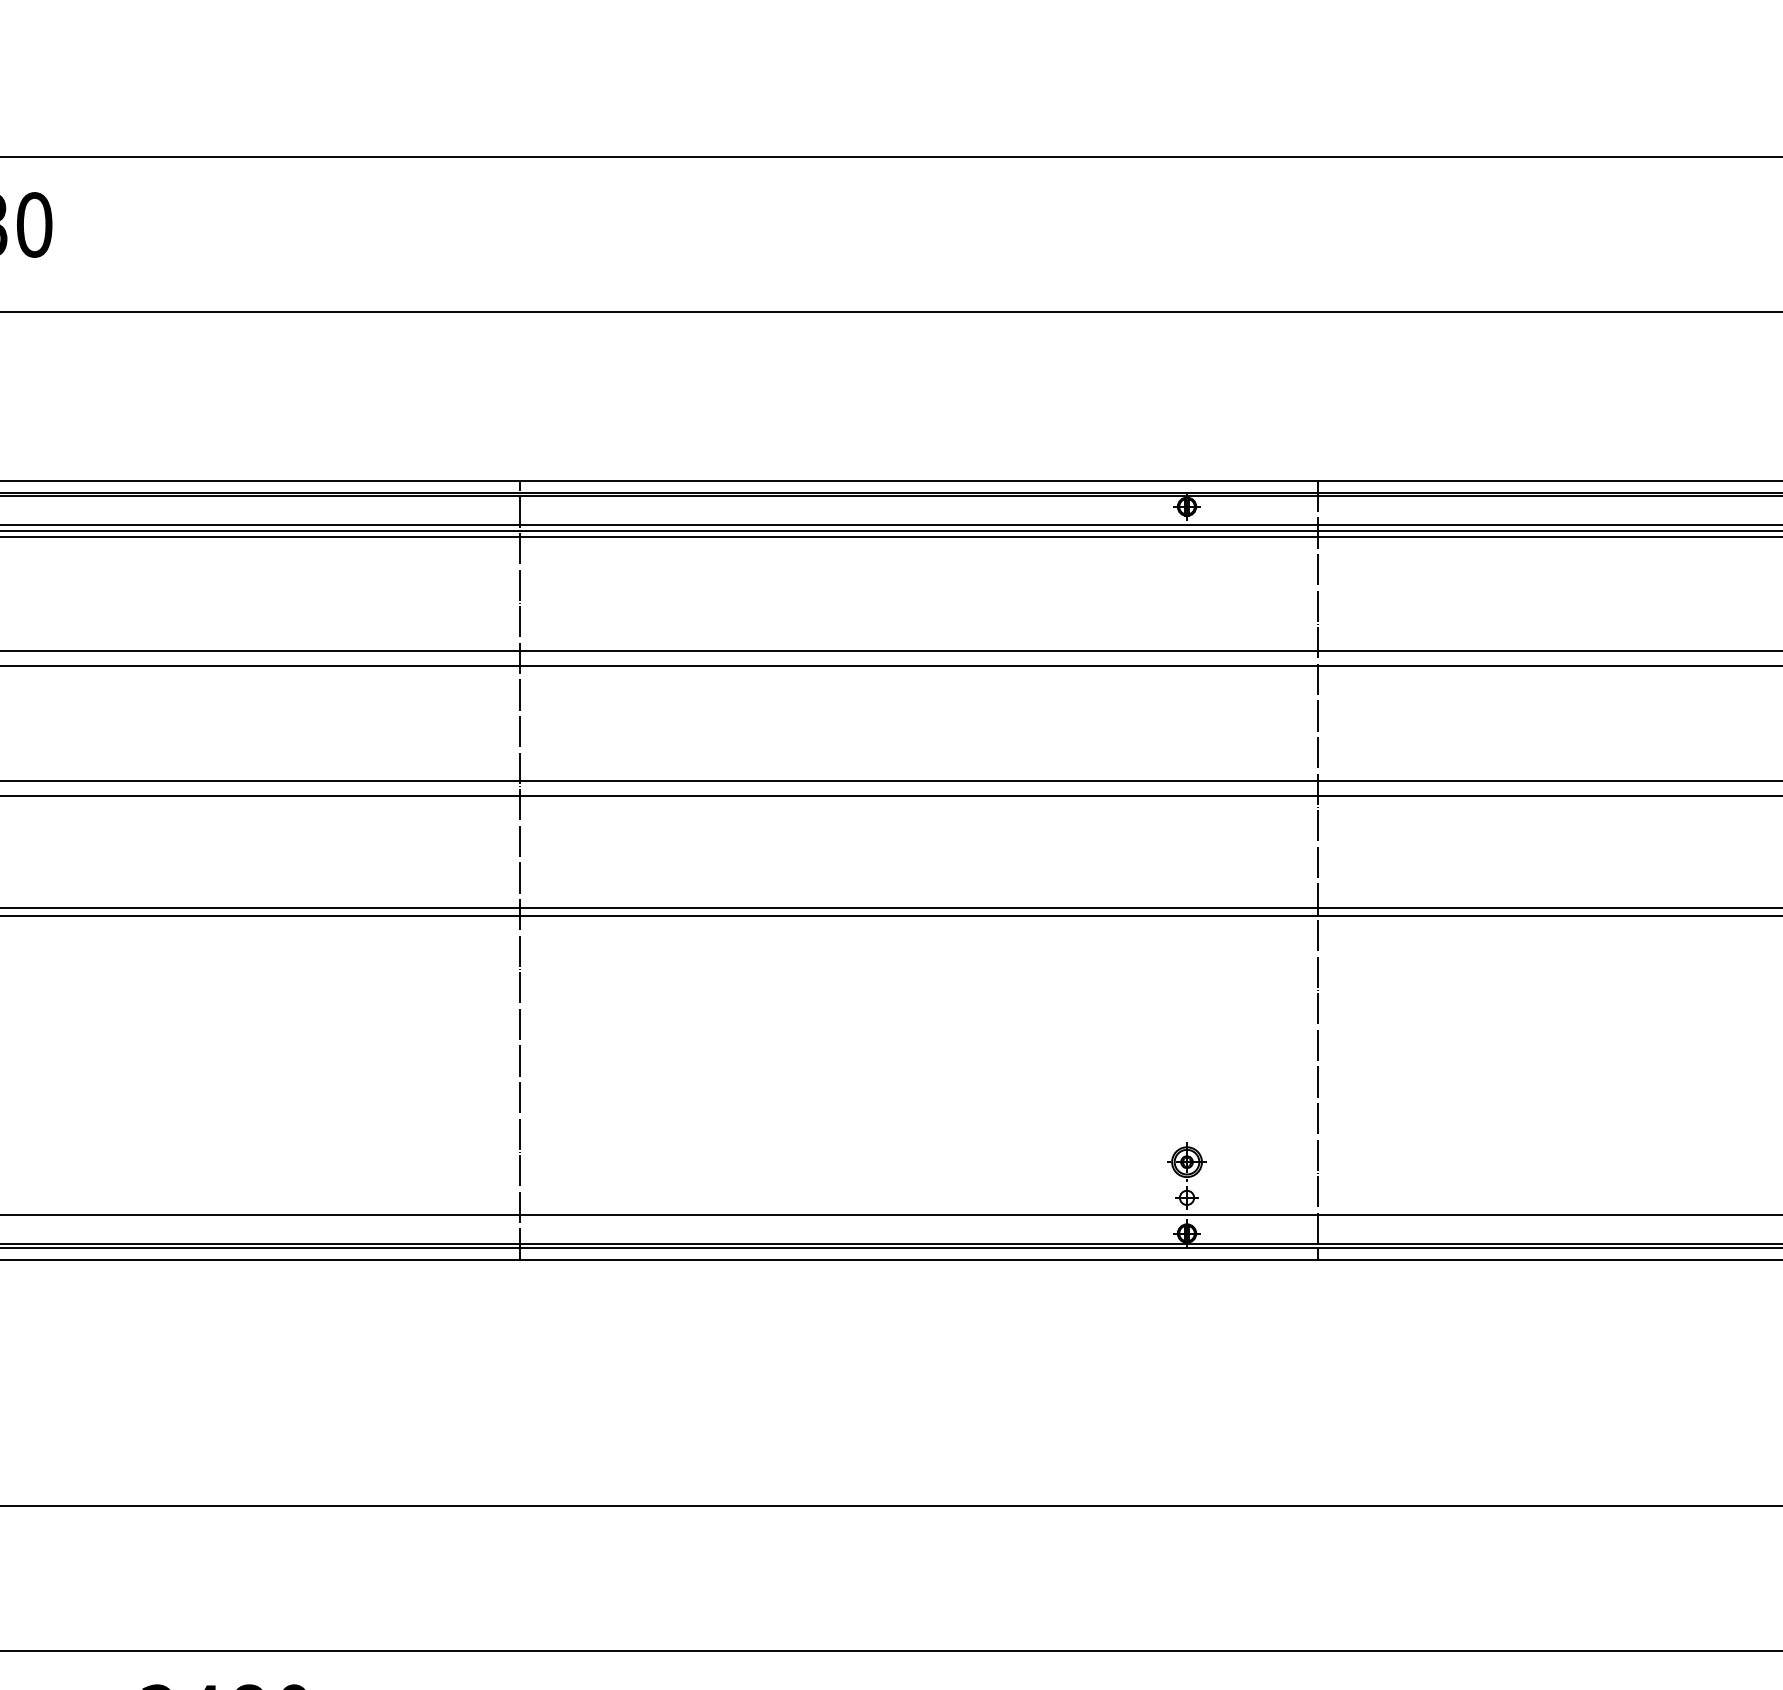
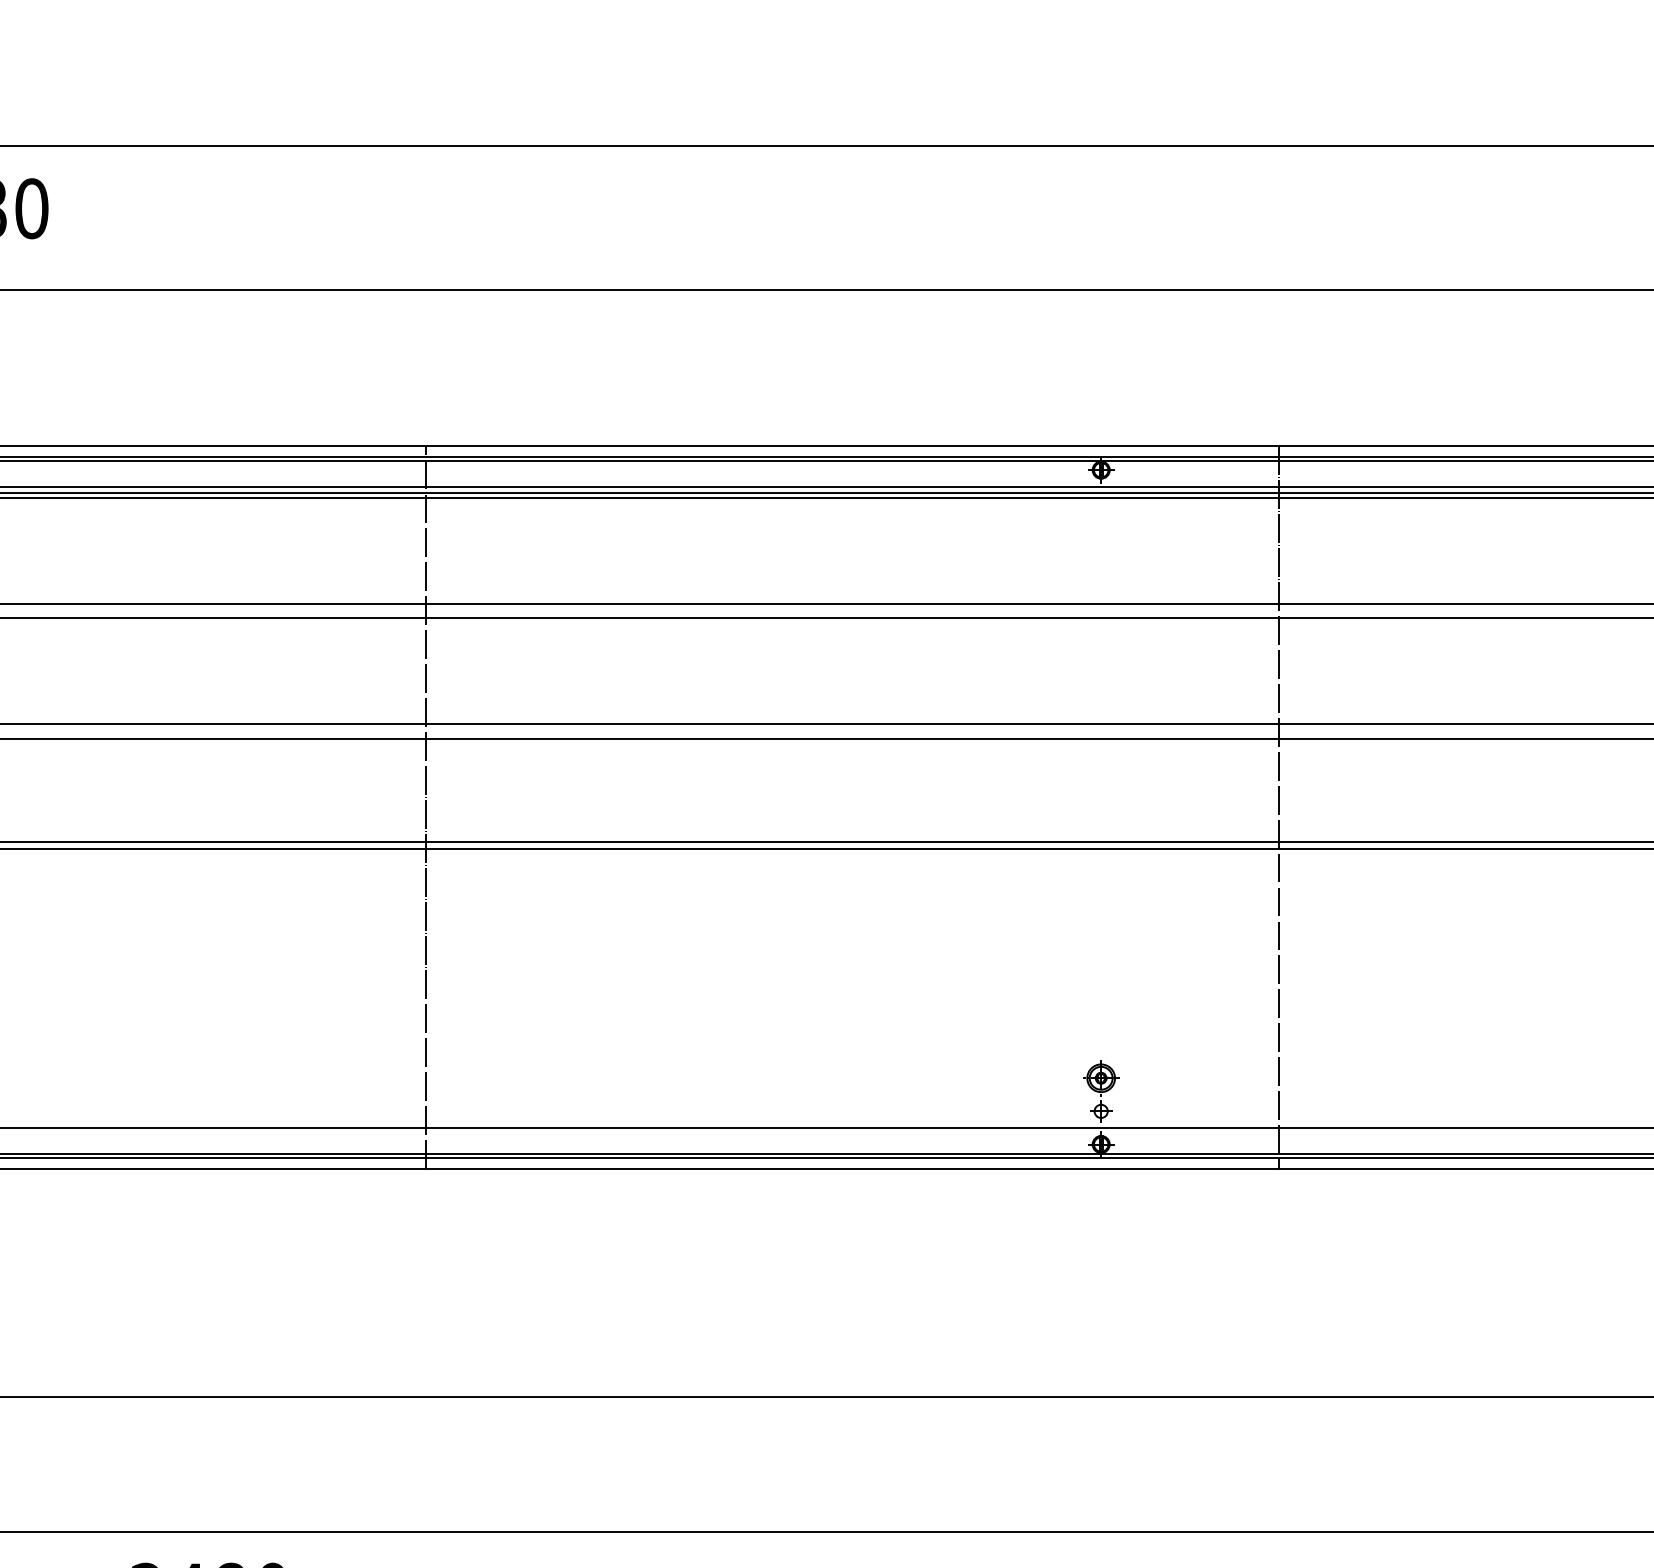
line: (519, 869) -> (425, 806), moved
line: (1318, 869) -> (1279, 806), moved

